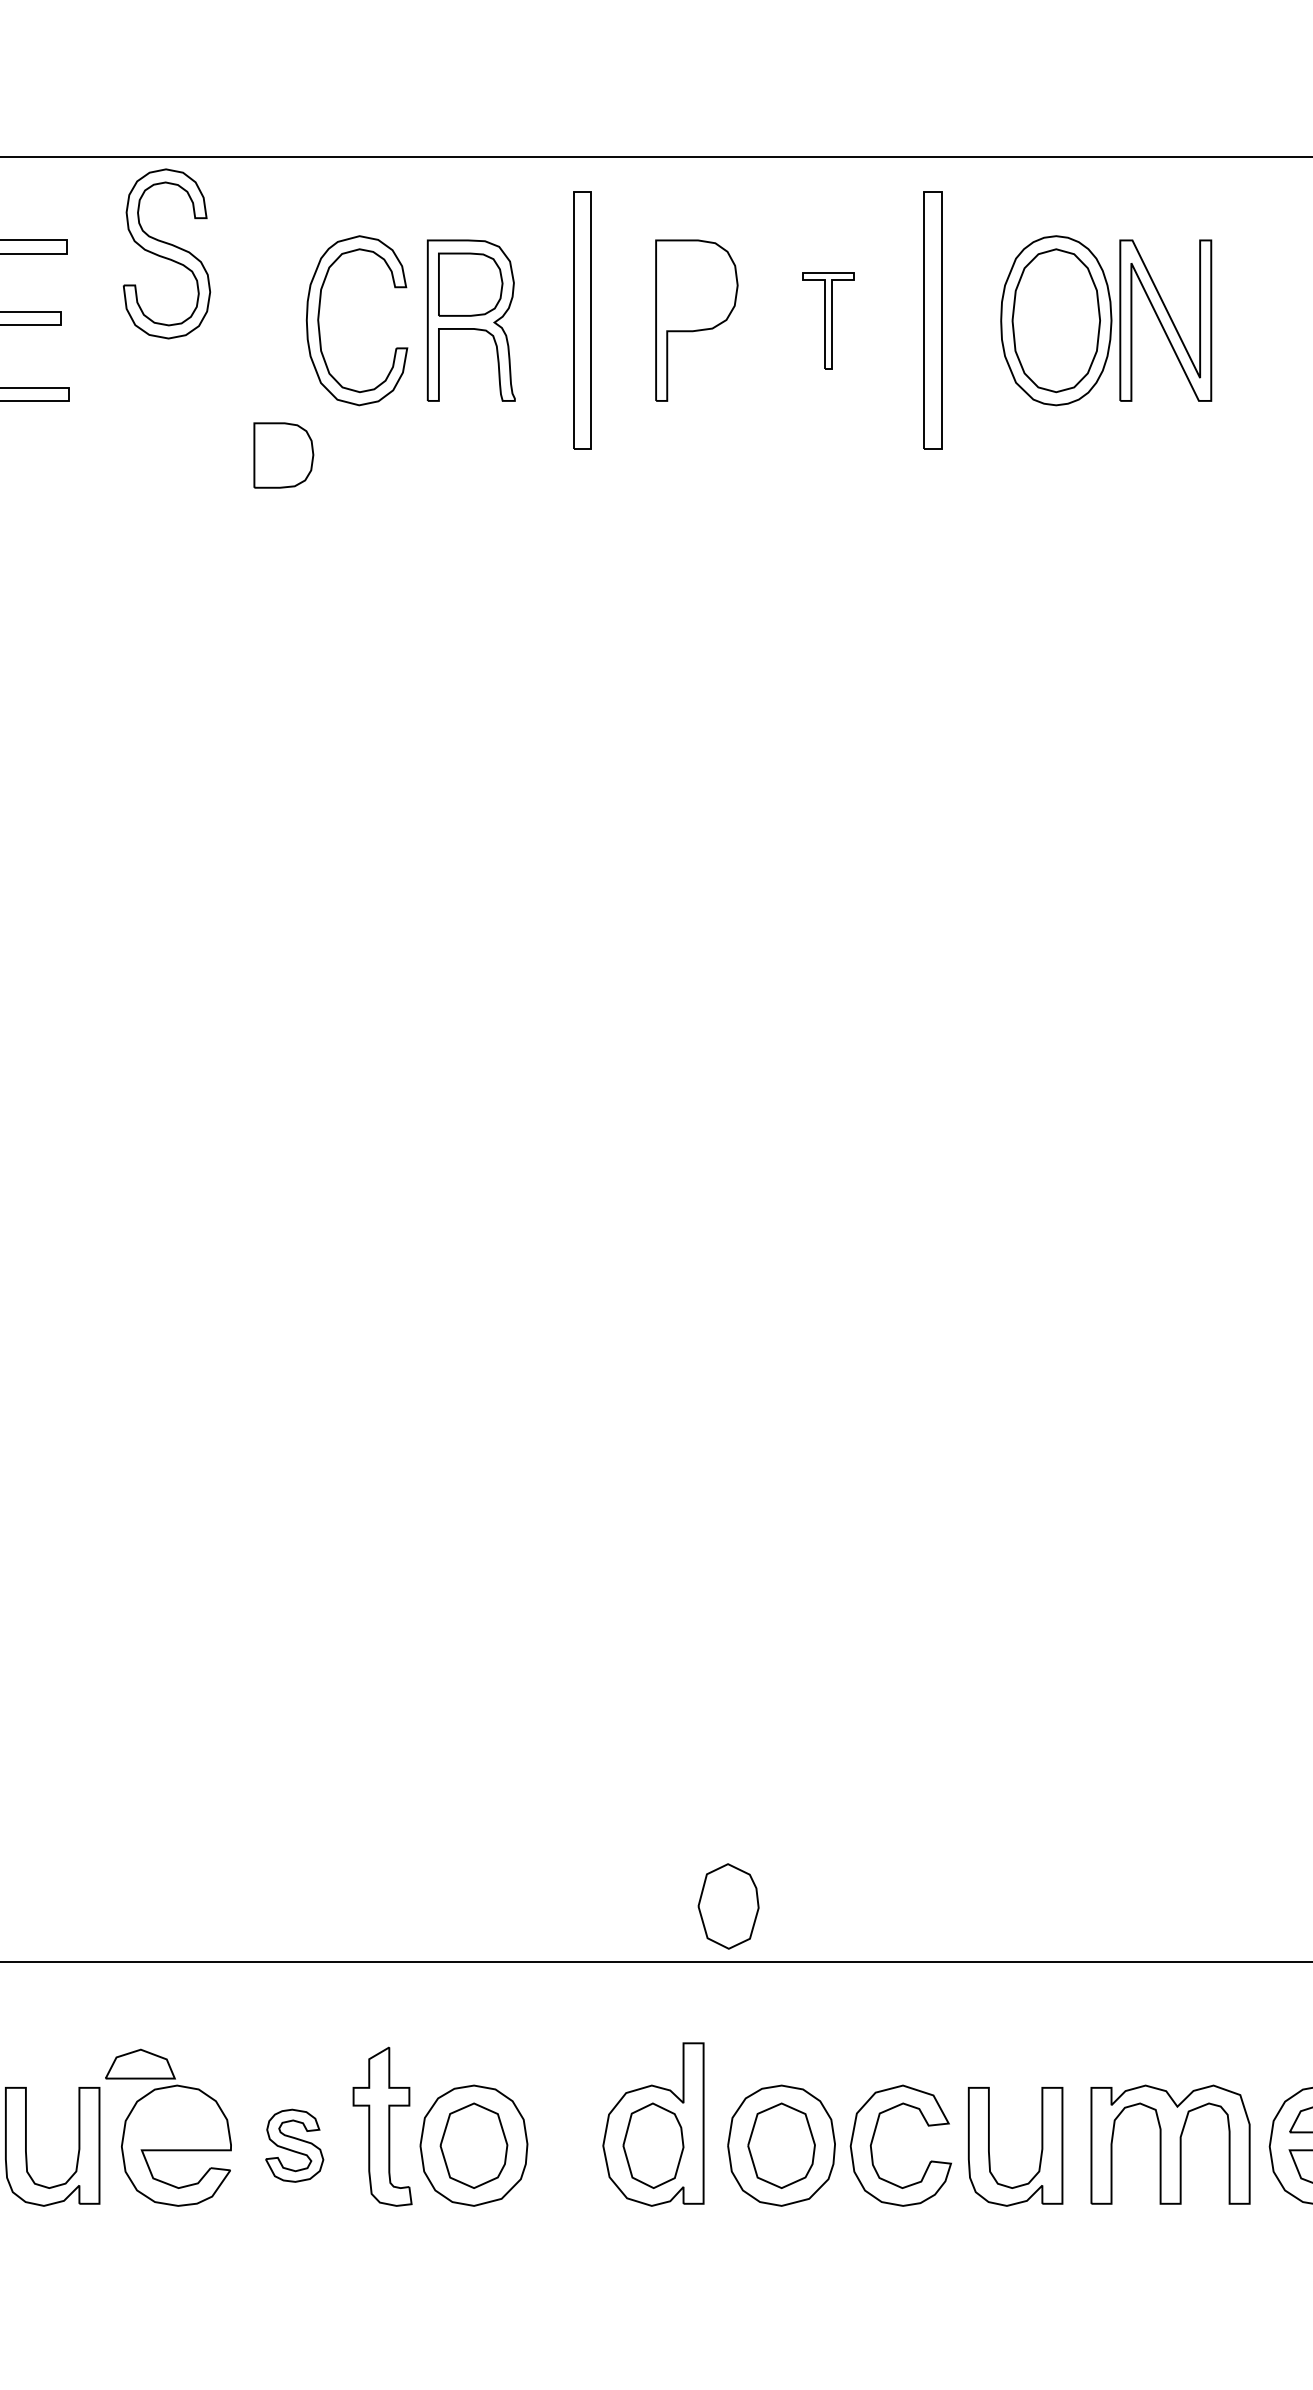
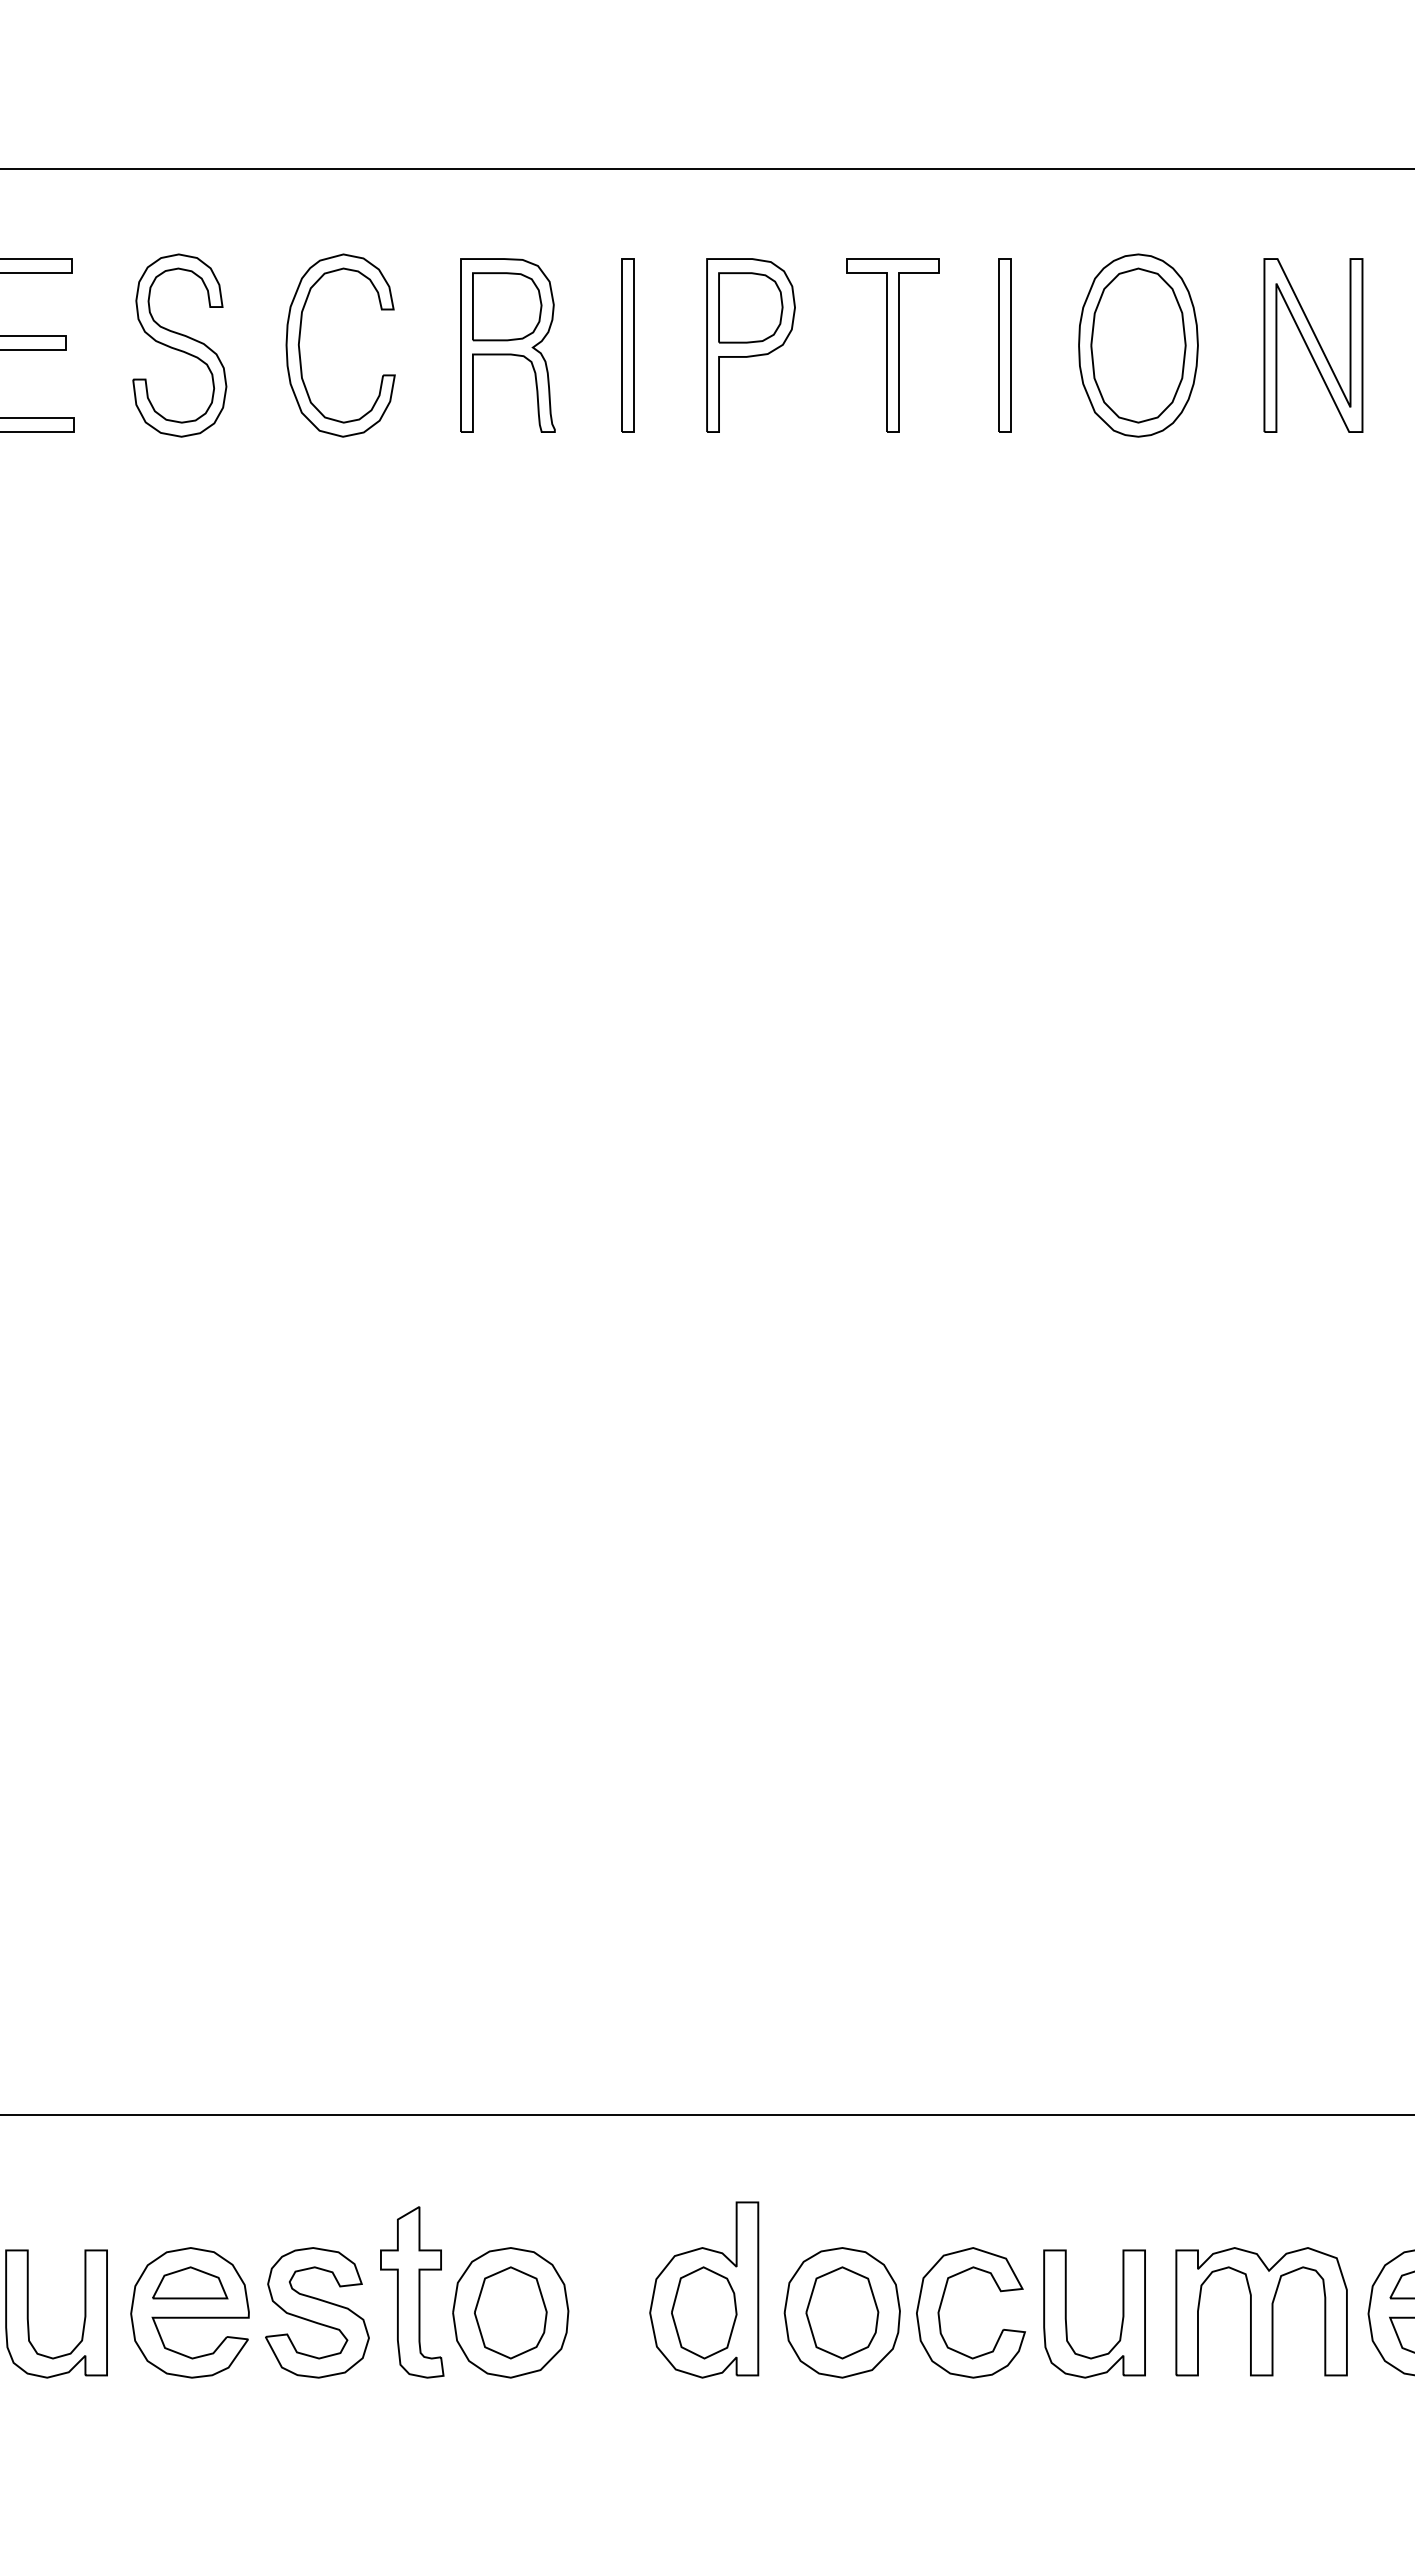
part: (166, 253) -> (179, 345), moved
part: (582, 320) -> (627, 345), size x0.62
part: (828, 320) -> (892, 345), size x1.67
part: (932, 320) -> (1004, 345), size x0.62
part: (1165, 320) -> (1313, 345), moved
part: (319, 323) -> (300, 348), moved
part: (283, 455) -> (750, 307), moved
part: (728, 1906) -> (785, 2054), removed
part: (140, 2063) -> (190, 2282), moved
part: (294, 2145) -> (317, 2312), size x1.67

